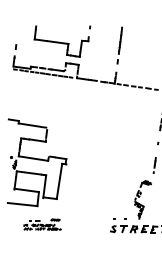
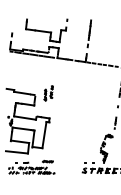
part: (64, 125) -> (48, 93), added
part: (42, 224) -> (31, 167), size x1.67

